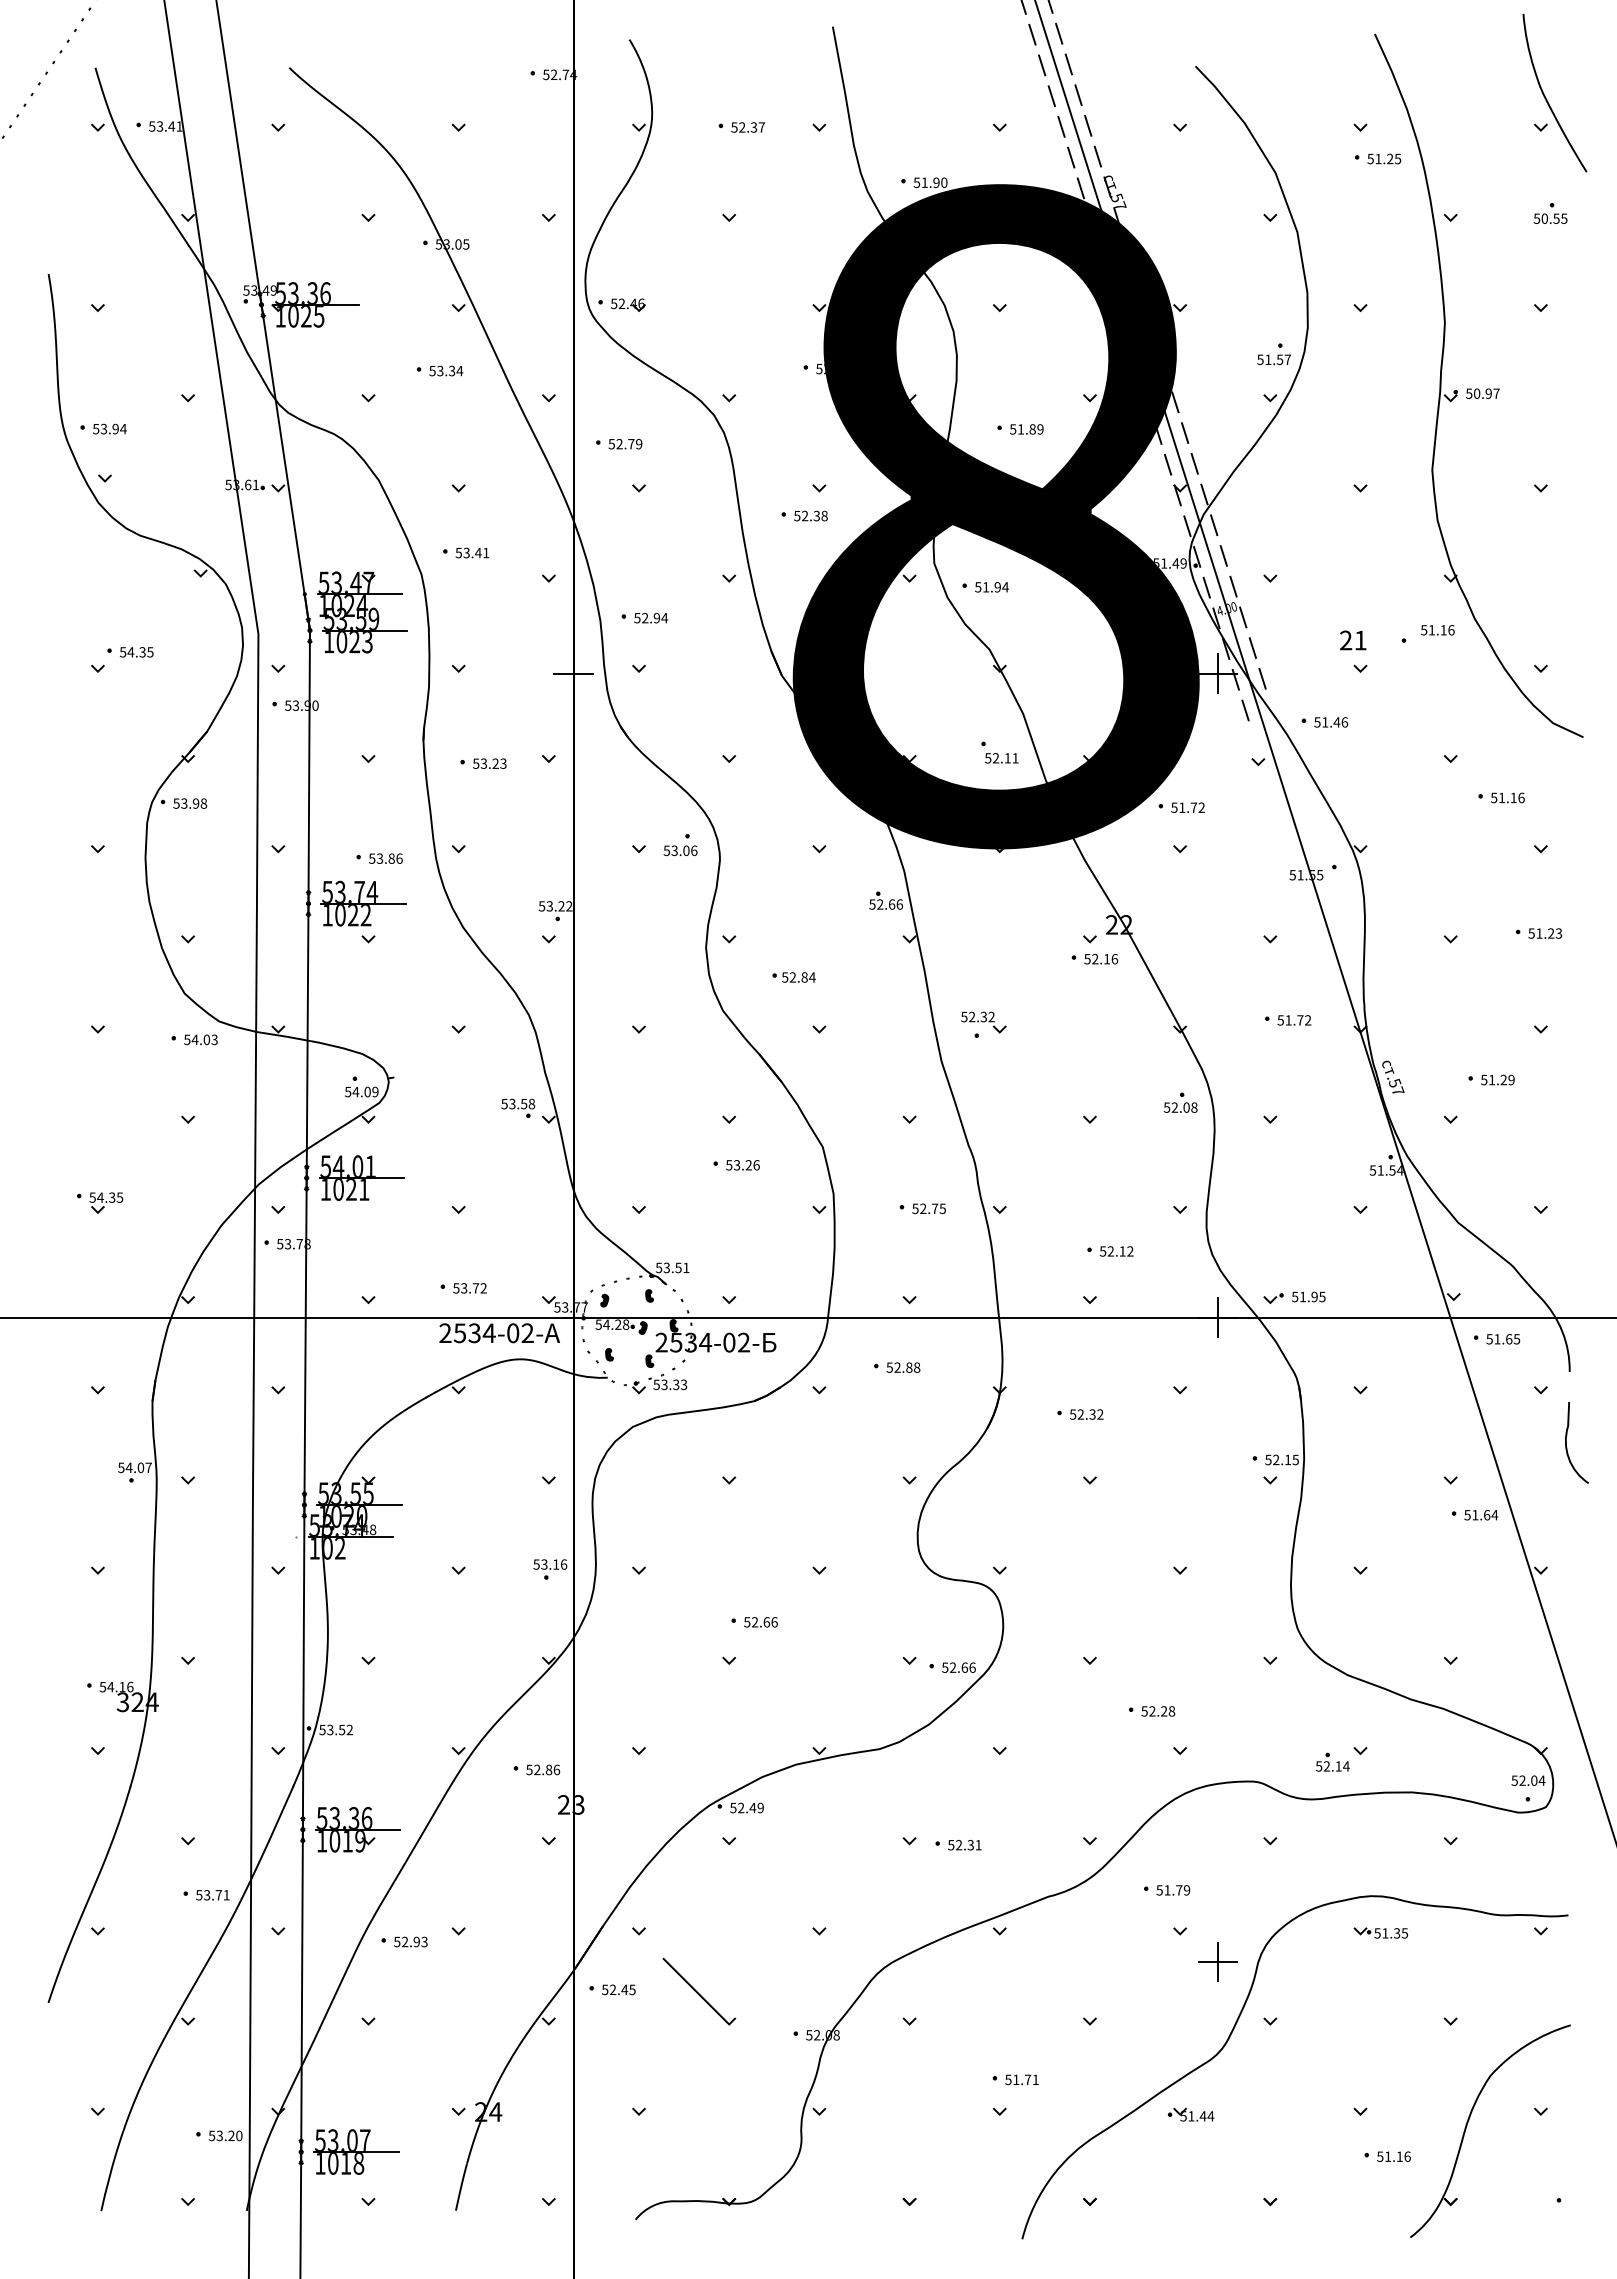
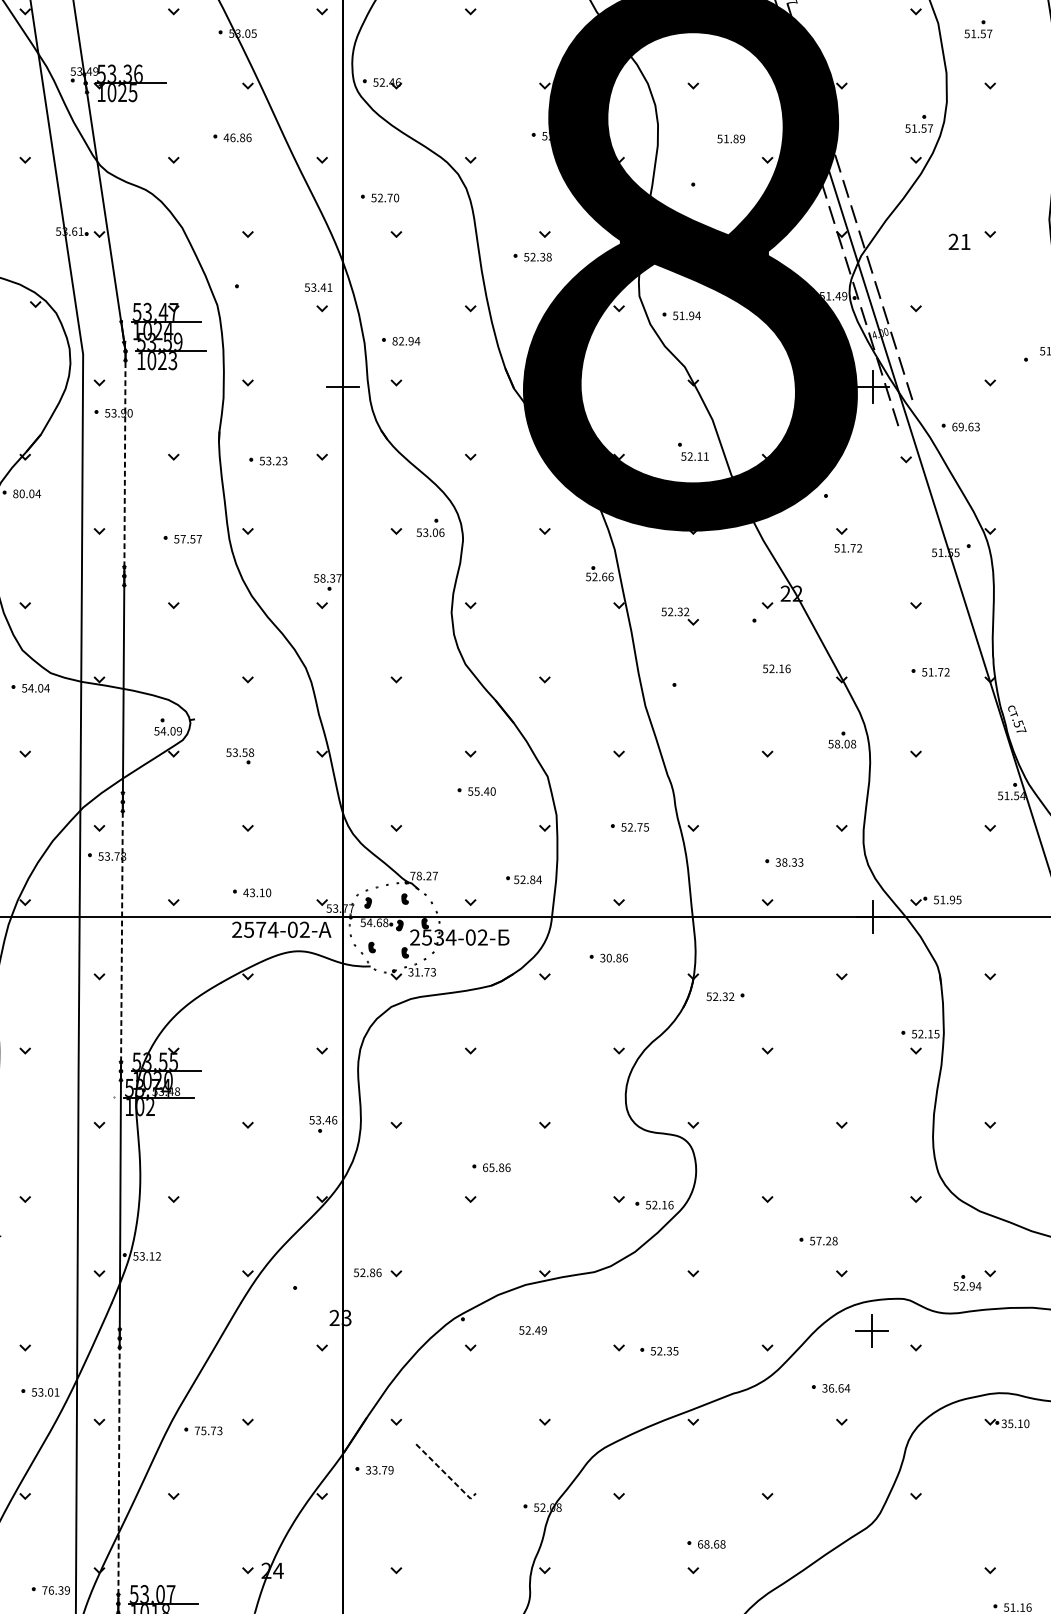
part: (1345, 239) -> (977, 29), added
text: (445, 370) -> (237, 137), 53.34 -> 46.86
text: (1026, 429) -> (730, 139), moved
text: (639, 444) -> (396, 198), 52.79 -> 52.70
text: (472, 552) -> (318, 287), moved
text: (637, 617) -> (395, 340), 52.94 -> 82.94
text: (1353, 640) -> (959, 241), moved
text: (1331, 722) -> (966, 427), 51.46 -> 69.63
line: (309, 767) -> (125, 464), solid -> dashed
text: (190, 803) -> (27, 493), 53.98 -> 80.04
text: (1187, 807) -> (847, 548), moved
text: (389, 858) -> (191, 539), 53.86 -> 57.57
part: (363, 903) -> (169, 576), removed
text: (559, 906) -> (330, 578), 53.22 -> 58.37
text: (1101, 959) -> (777, 669), moved
part: (793, 977) -> (523, 879), moved
part: (983, 1022) -> (679, 616), moved
text: (214, 1039) -> (46, 688), 54.03 -> 54.04
part: (518, 1107) -> (240, 755), moved
text: (1174, 1107) -> (837, 744), 52.08 -> 58.08
text: (746, 1165) -> (484, 791), 53.26 -> 55.40
part: (361, 1177) -> (167, 801), removed
text: (1116, 1251) -> (789, 862), 52.12 -> 38.33
text: (672, 1267) -> (423, 875), 53.51 -> 78.27
text: (469, 1288) -> (256, 892), 53.72 -> 43.10
text: (618, 1324) -> (379, 922), 54.28 -> 54.68
text: (474, 1333) -> (260, 930), 2534-02- -> 2574-02-
line: (305, 1341) -> (121, 936), solid -> dashed
text: (903, 1367) -> (614, 958), 52.88 -> 30.86
text: (666, 1384) -> (419, 972), 53.33 -> 31.73
text: (1086, 1414) -> (720, 996), moved
text: (555, 1564) -> (327, 1120), 53.16 -> 53.46
text: (756, 1622) -> (493, 1167), 52.66 -> 65.86
text: (964, 1667) -> (664, 1204), 52.66 -> 52.16
text: (1152, 1711) -> (819, 1241), 52.28 -> 57.28
text: (341, 1729) -> (151, 1255), 53.52 -> 53.12
text: (1338, 1766) -> (972, 1286), 52.14 -> 52.94
text: (543, 1769) -> (367, 1272), moved
text: (746, 1807) -> (532, 1330), moved
part: (357, 1829) -> (164, 1338), removed
text: (978, 1845) -> (675, 1351), 52.31 -> 52.35
text: (1173, 1890) -> (836, 1388), 51.79 -> 36.64
text: (218, 1895) -> (50, 1392), 53.71 -> 53.01
text: (1391, 1933) -> (1015, 1423), 51.35 -> 35.10
text: (406, 1941) -> (205, 1430), 52.93 -> 75.73
part: (1217, 1961) -> (871, 1330), moved
text: (618, 1989) -> (379, 1469), 52.45 -> 33.79
line: (302, 1990) -> (119, 1470), solid -> dashed
line: (700, 1995) -> (447, 1474), solid -> dashed
text: (1021, 2079) -> (711, 1544), 51.71 -> 68.68
part: (1191, 2114) -> (851, 1572), removed
text: (225, 2135) -> (56, 1590), 53.20 -> 76.39

